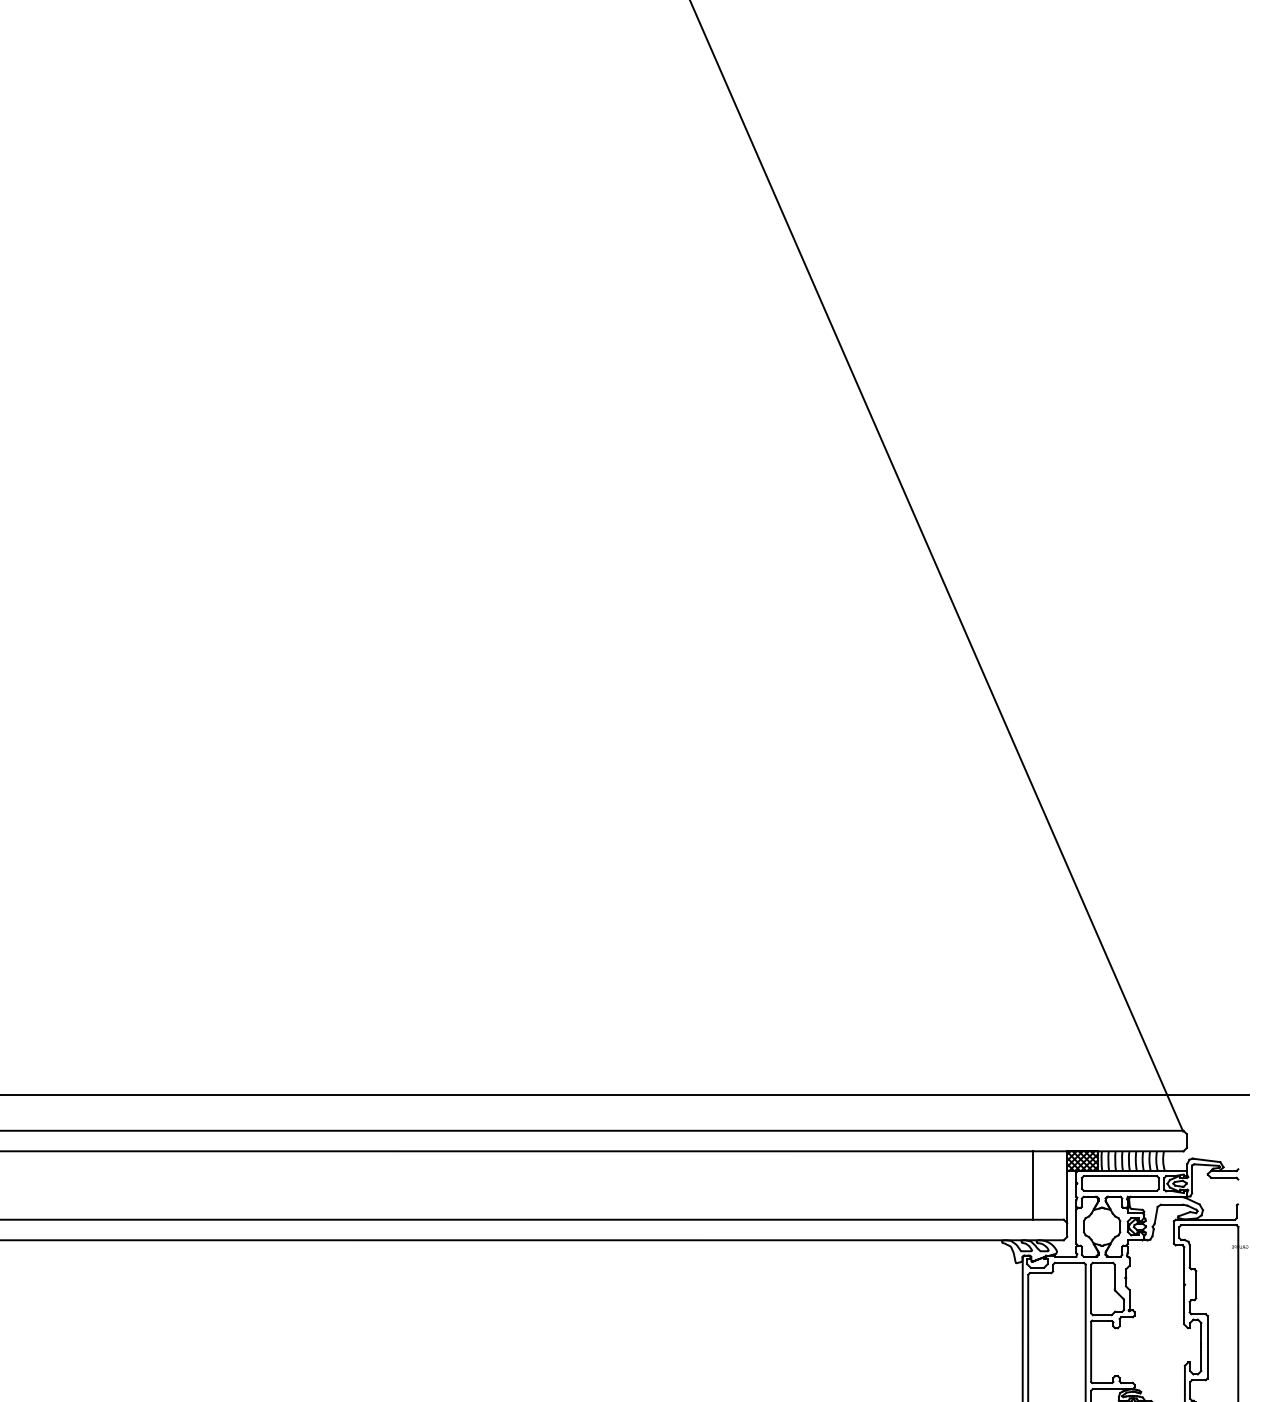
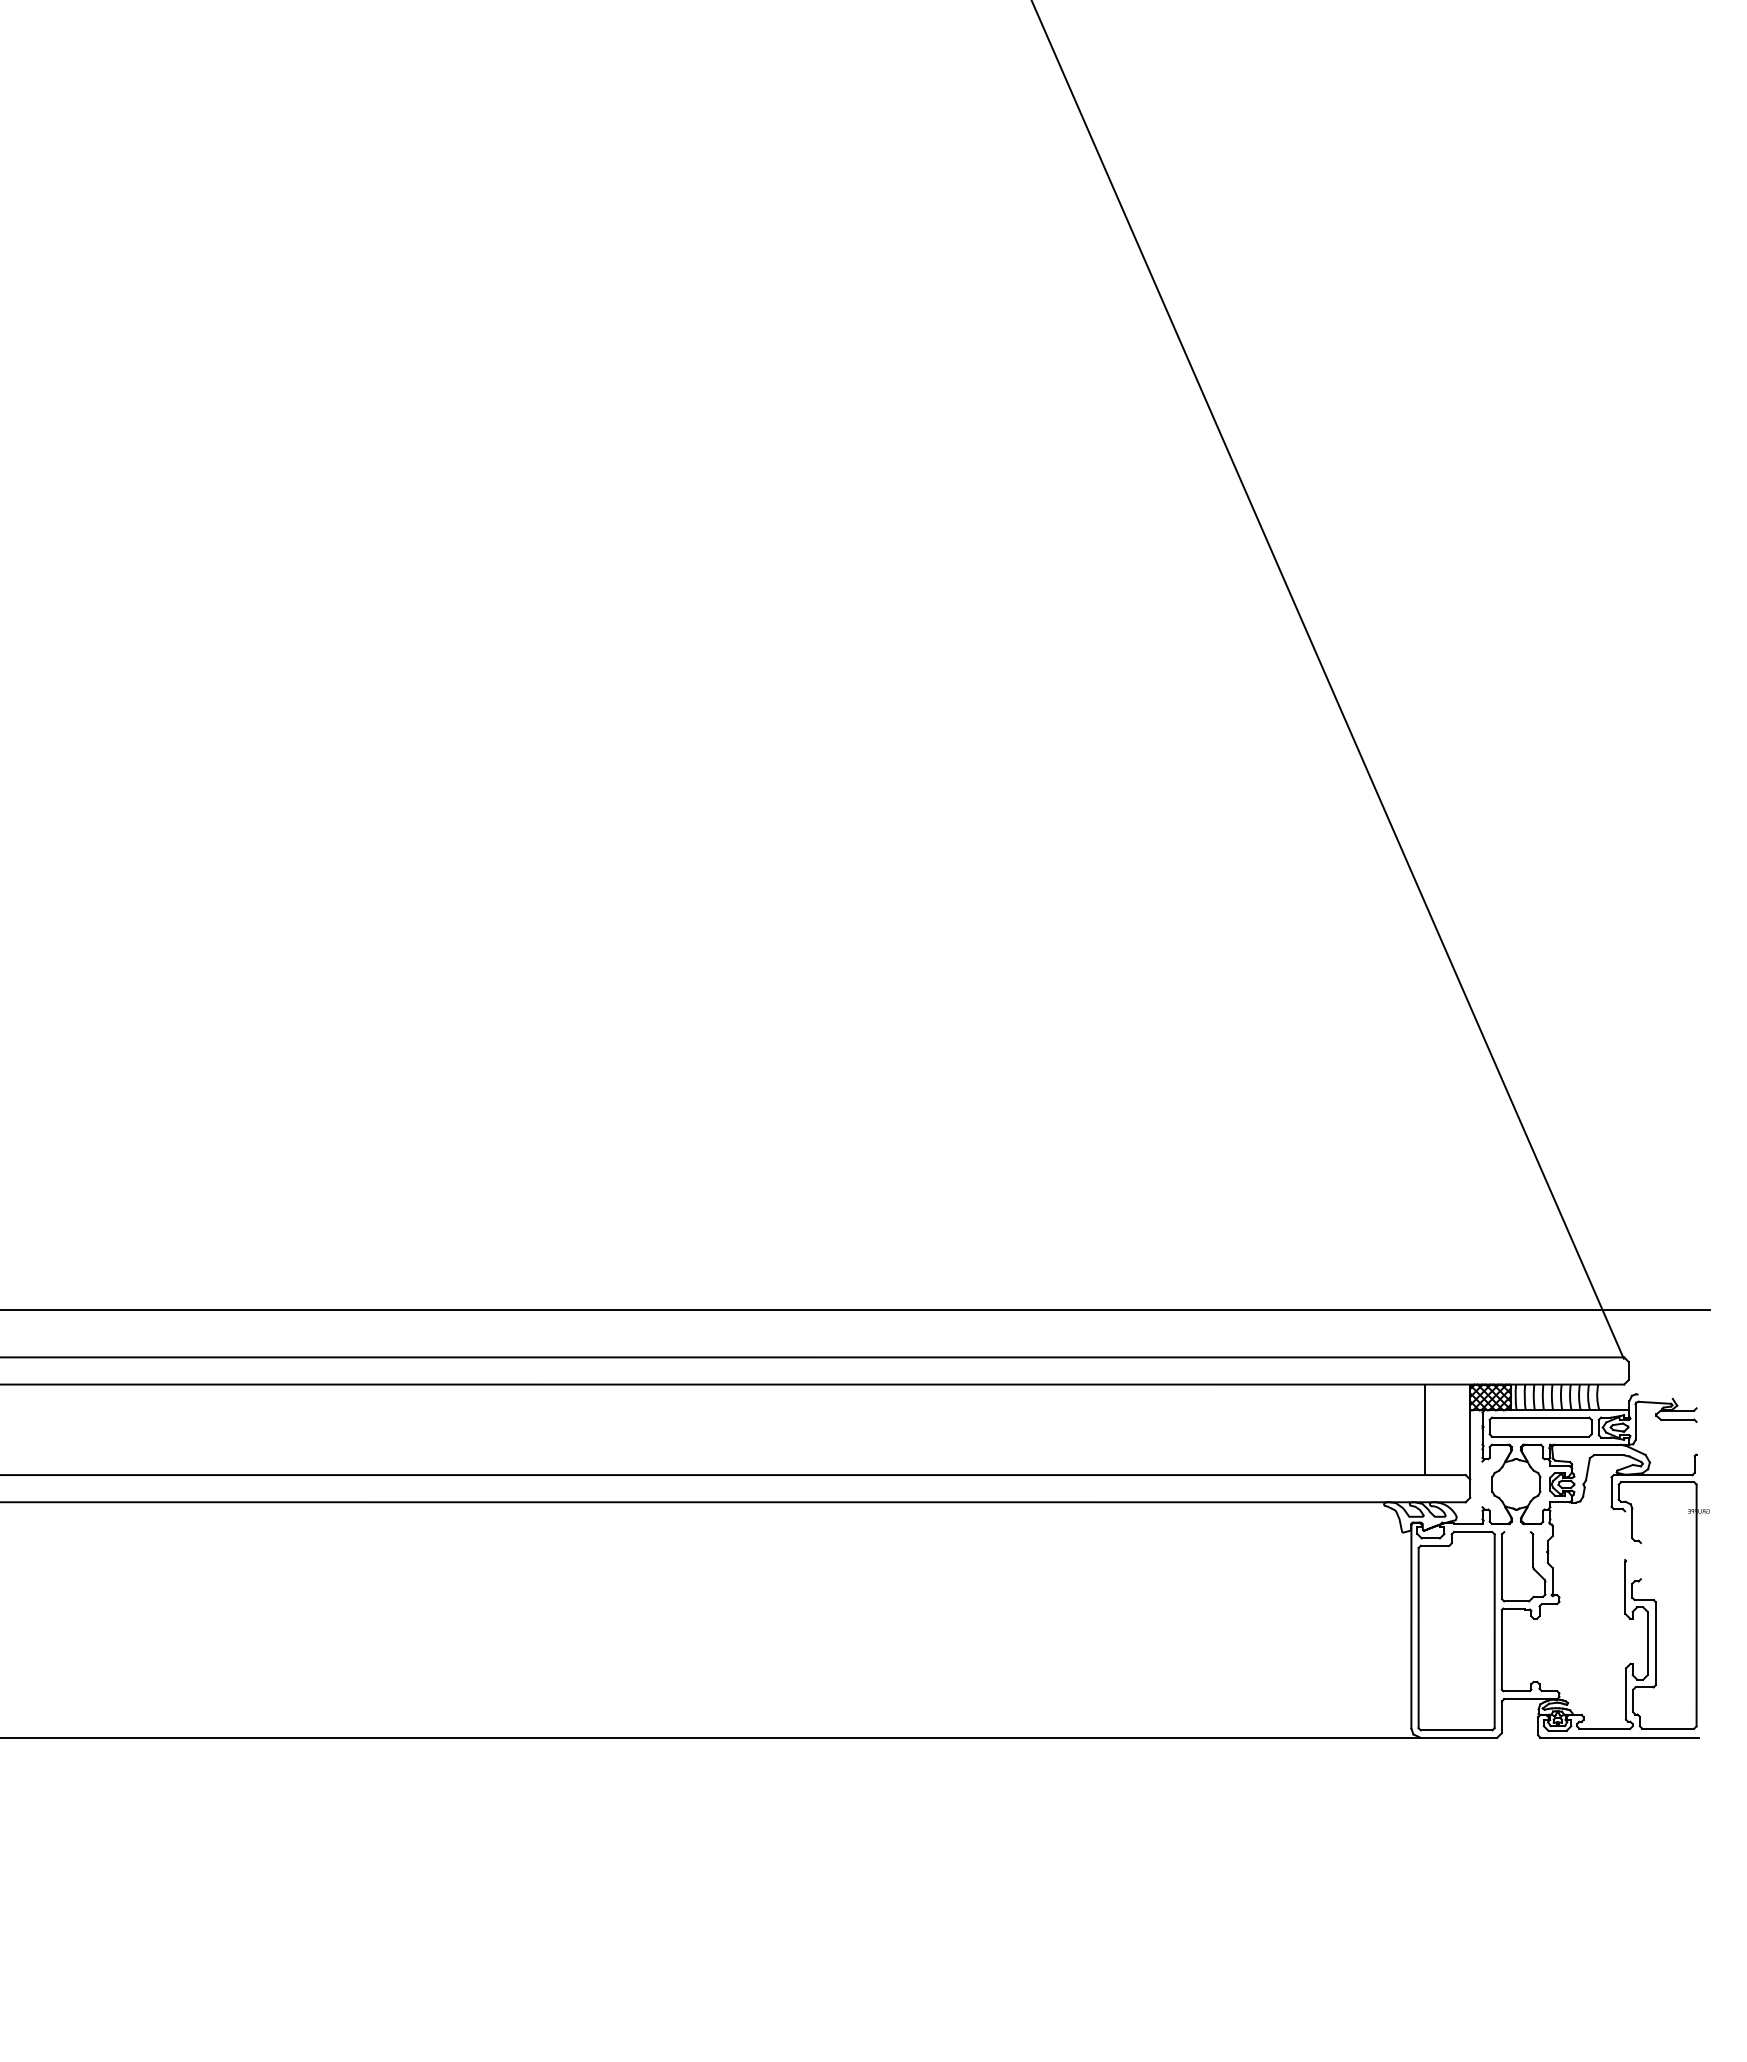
line: (1206, 1160) -> (1654, 1396), removed
line: (1076, 1226) -> (1482, 1484), removed
line: (1102, 1263) -> (1517, 1532), removed
line: (1184, 1265) -> (1625, 1535), removed
line: (1195, 1285) -> (1640, 1561), removed

